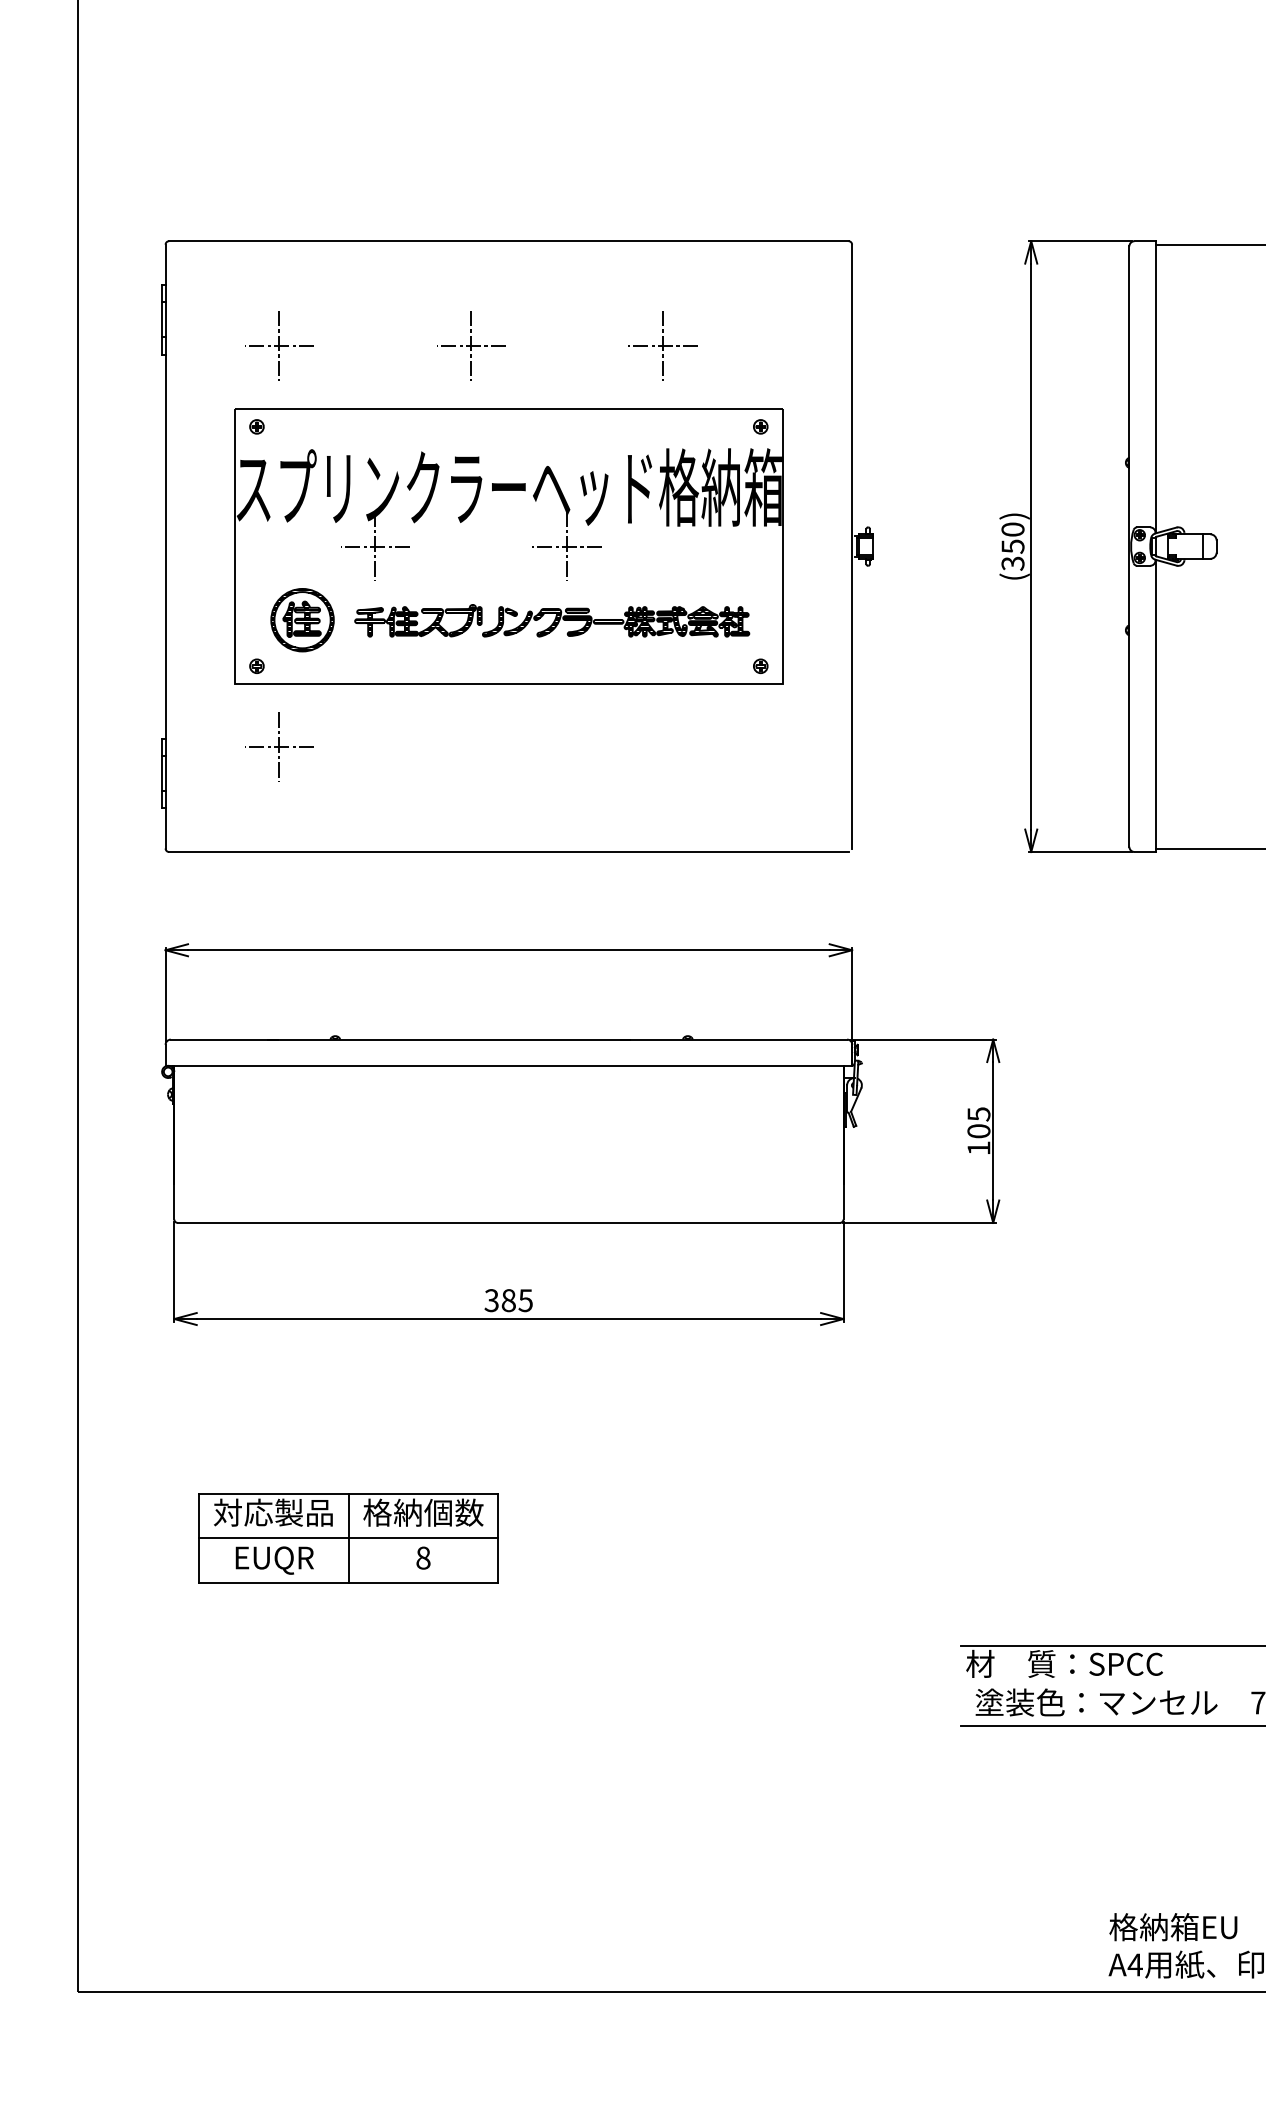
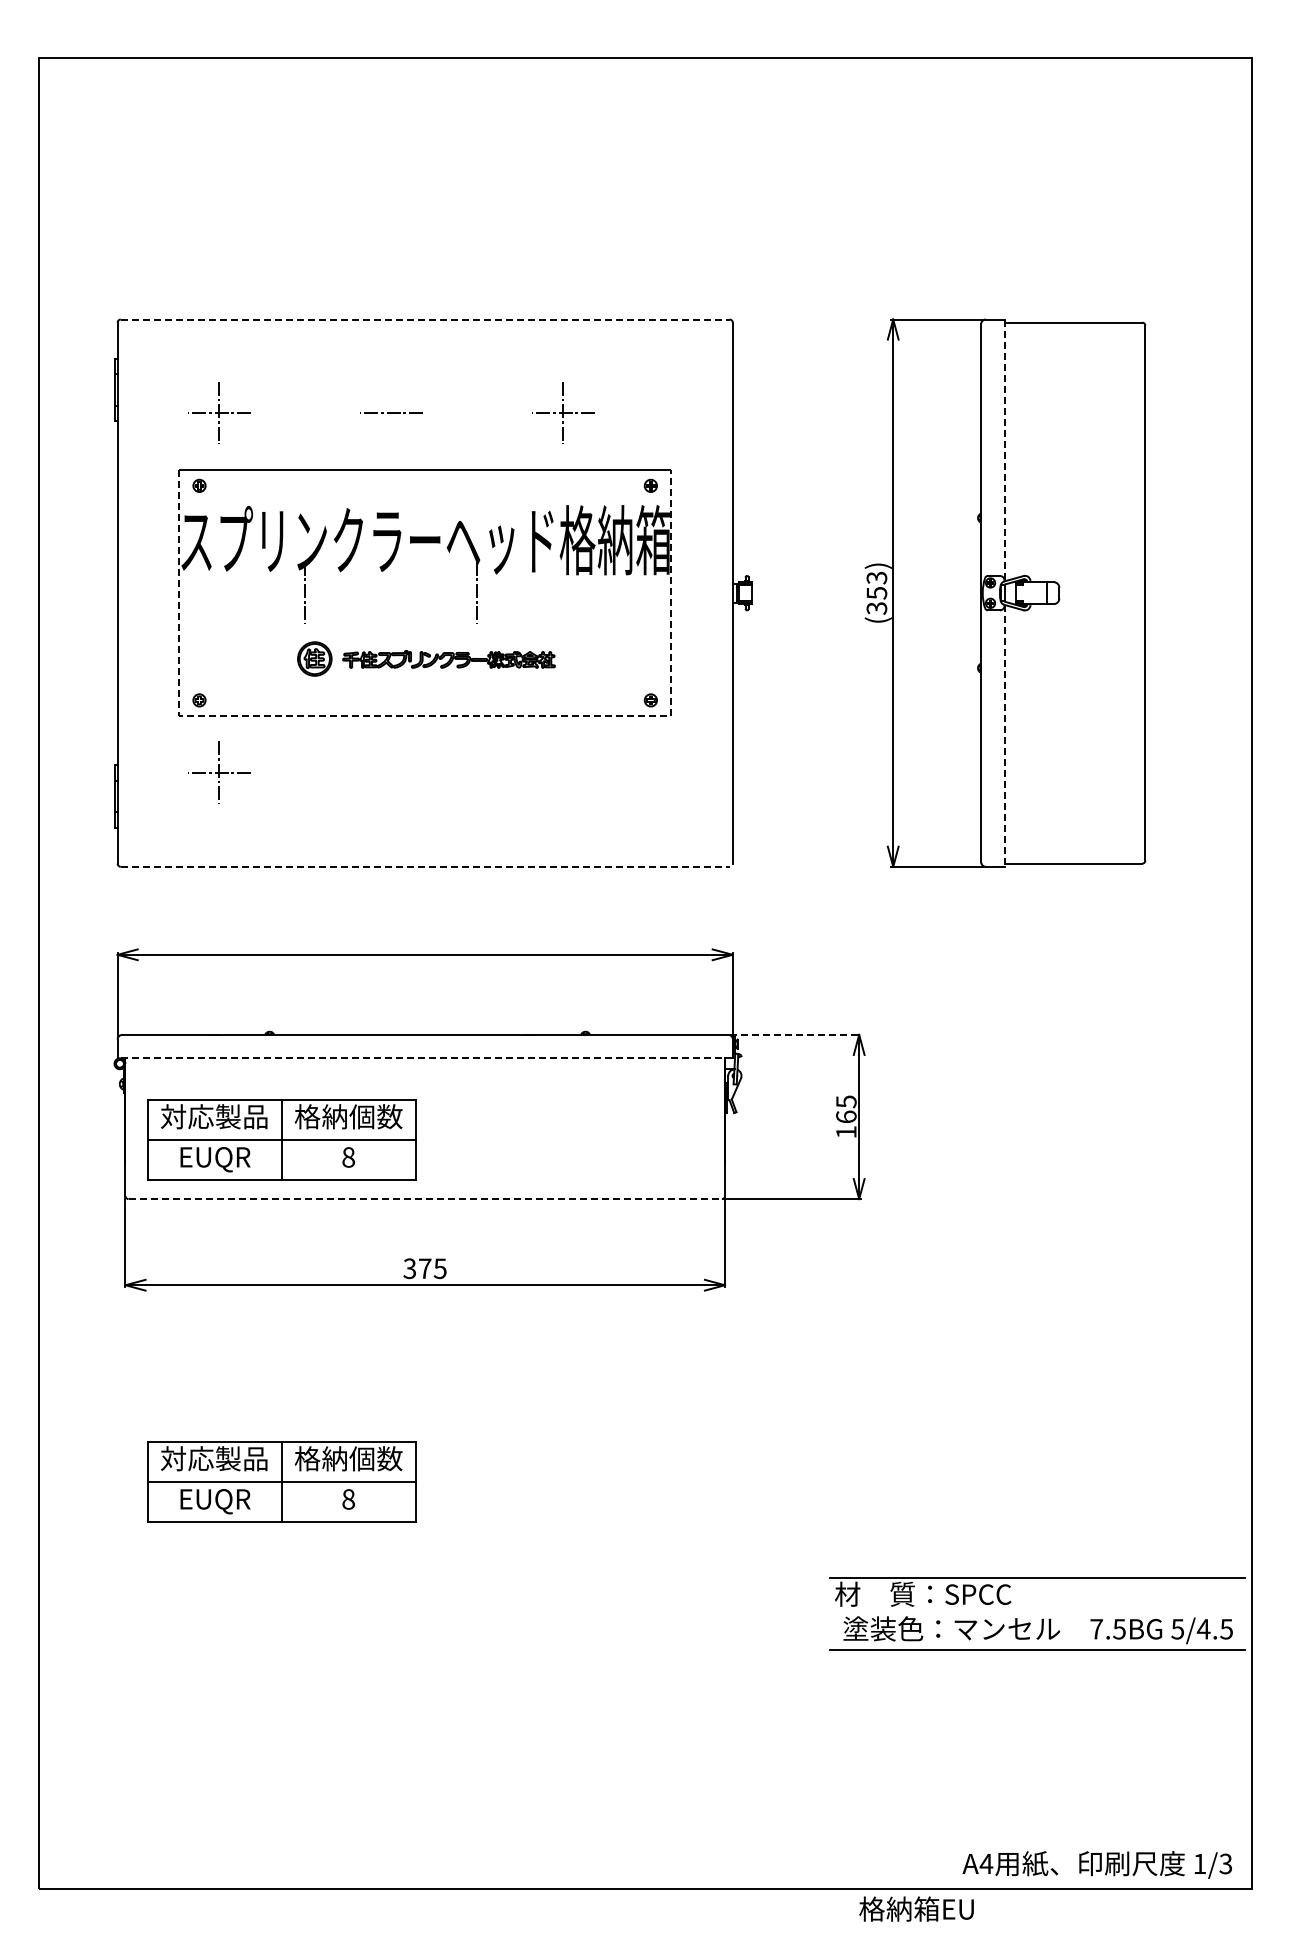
line: (509, 241) -> (425, 319), solid -> dashed
line: (471, 344) -> (391, 412), removed
line: (1155, 387) -> (1004, 450), solid -> dashed
text: (1012, 529) -> (876, 577), (350) -> (353)
line: (375, 546) -> (305, 593), removed
line: (567, 546) -> (477, 593), removed
part: (510, 619) -> (426, 658), size x0.6
line: (509, 684) -> (425, 716), solid -> dashed
line: (1155, 705) -> (1004, 735), solid -> dashed
line: (509, 851) -> (425, 866), solid -> dashed
line: (923, 1039) -> (796, 1034), solid -> dashed
line: (509, 1065) -> (425, 1058), solid -> dashed
text: (979, 1130) -> (846, 1116), 105 -> 165
part: (348, 1156) -> (281, 1139), added
line: (509, 1223) -> (425, 1199), solid -> dashed
text: (509, 1300) -> (425, 1268), 385 -> 375
text: (1173, 1926) -> (916, 1908), moved

